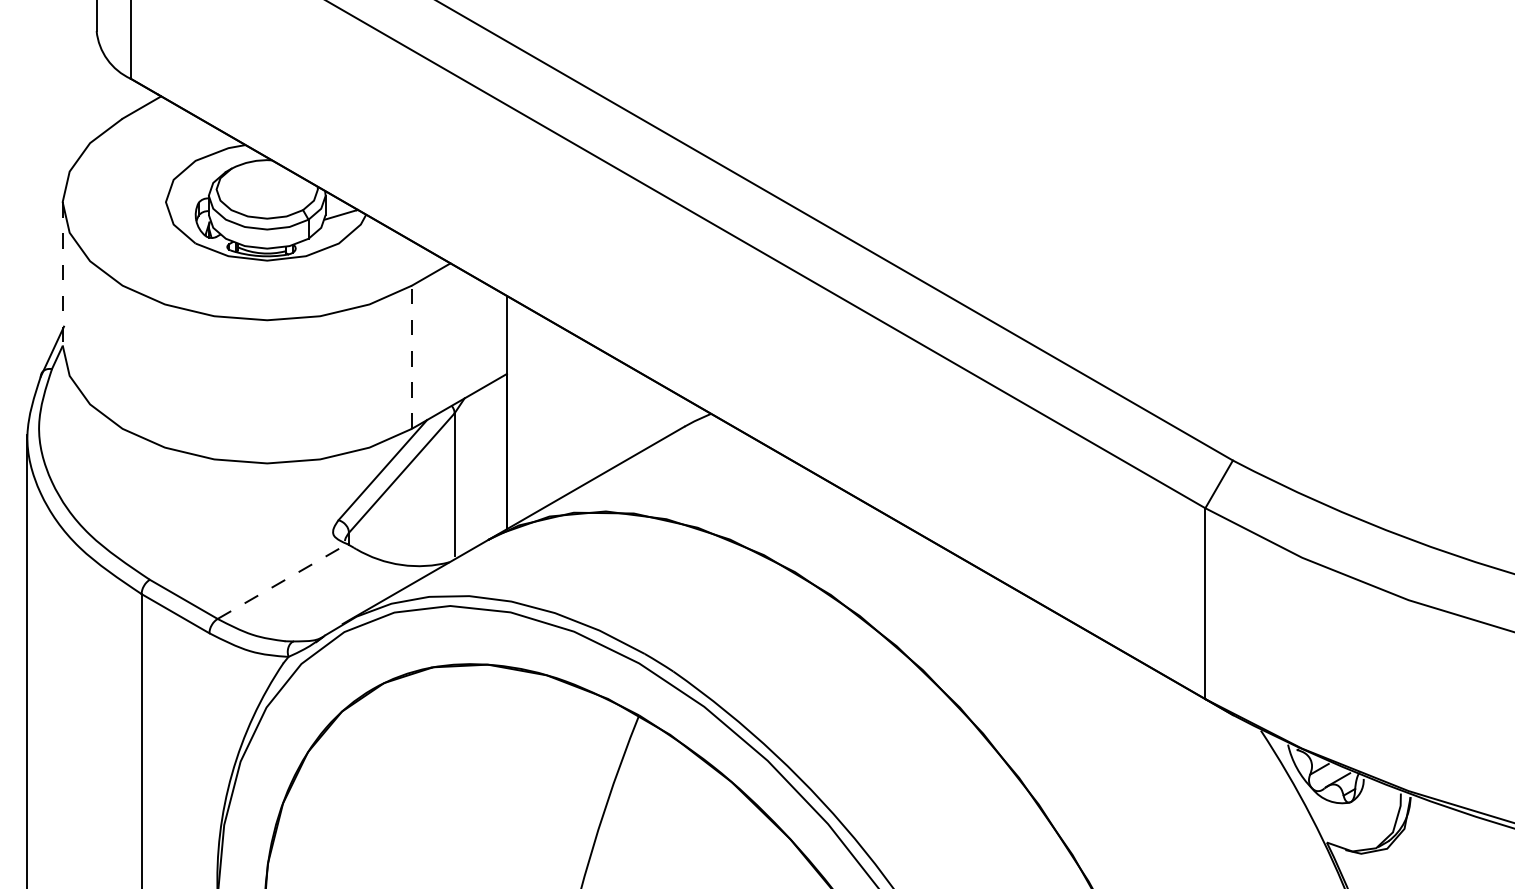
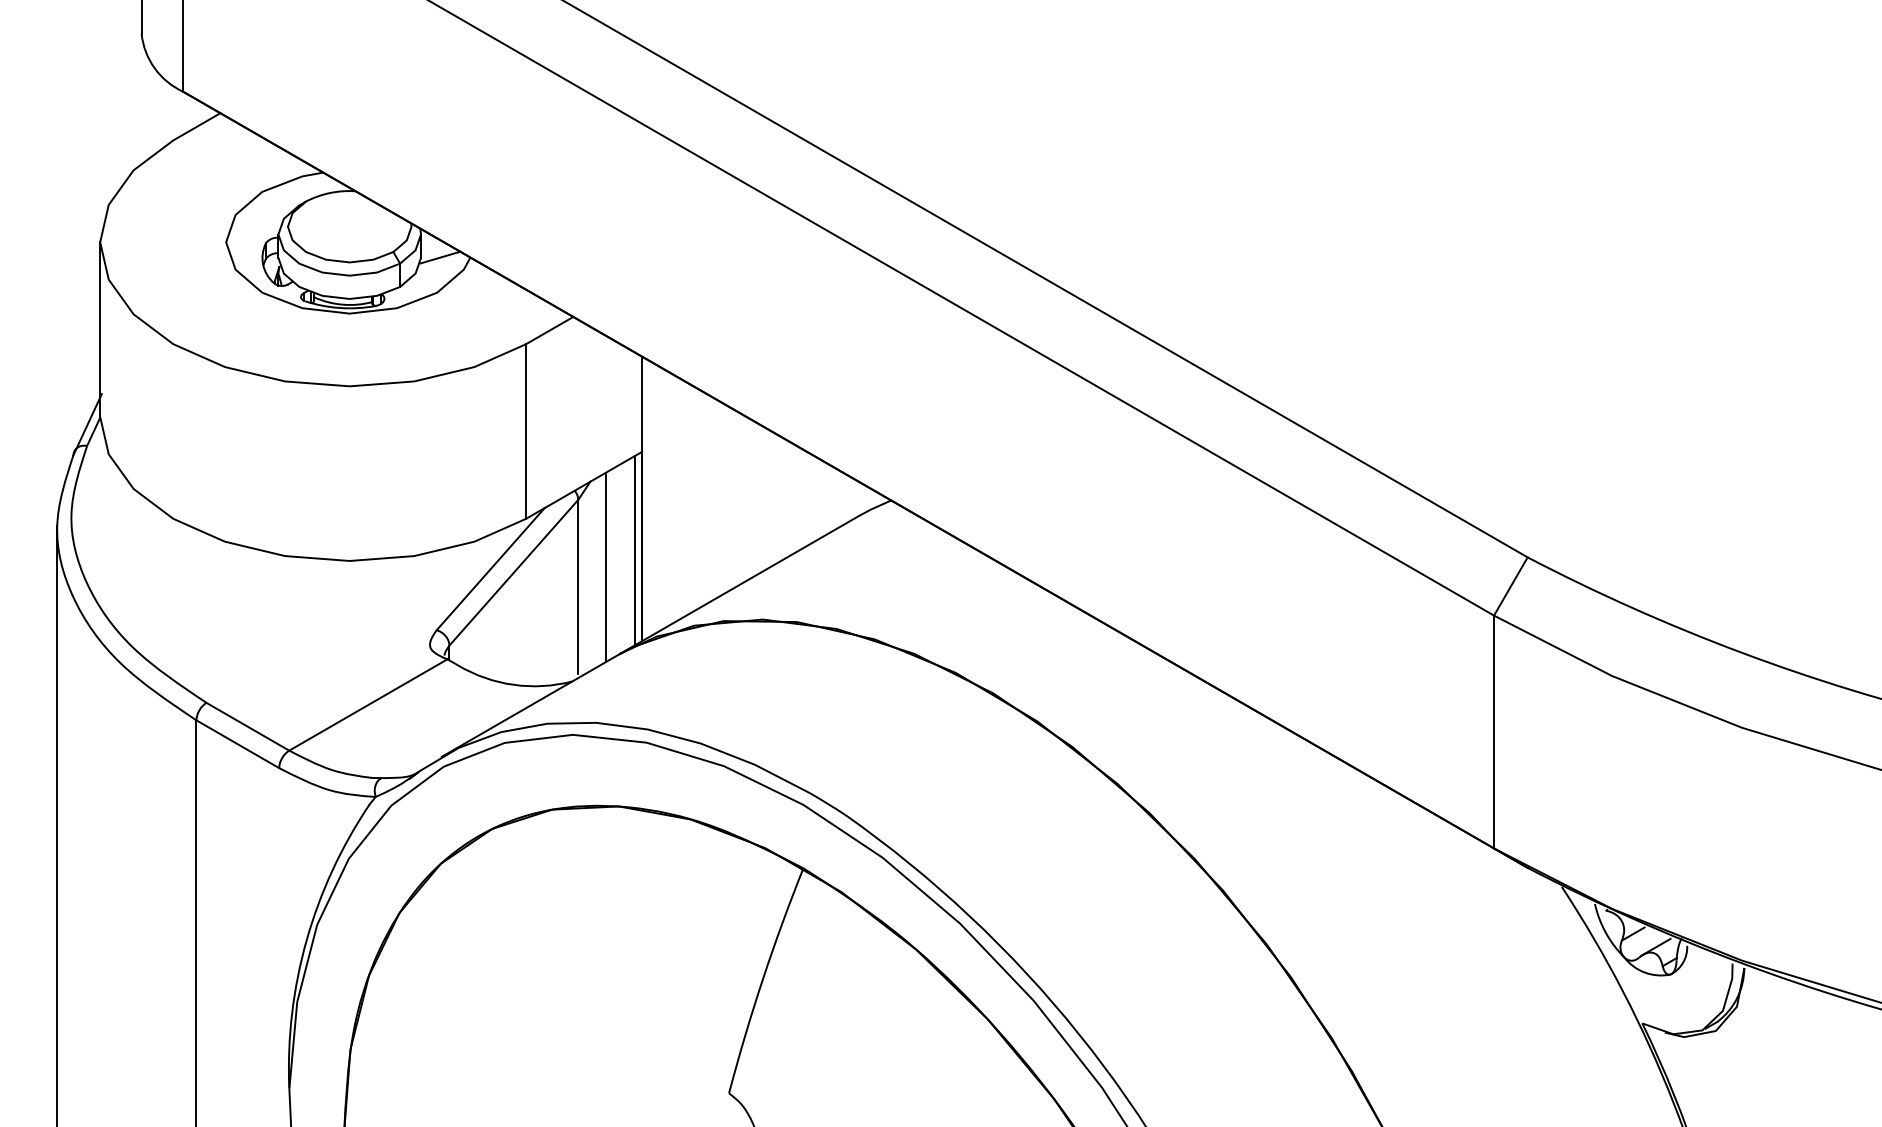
line: (62, 274) -> (100, 330), dashed -> solid
line: (412, 356) -> (526, 430), dashed -> solid
line: (501, 454) -> (635, 550), added
line: (477, 467) -> (606, 566), added
line: (282, 581) -> (368, 704), dashed -> solid

